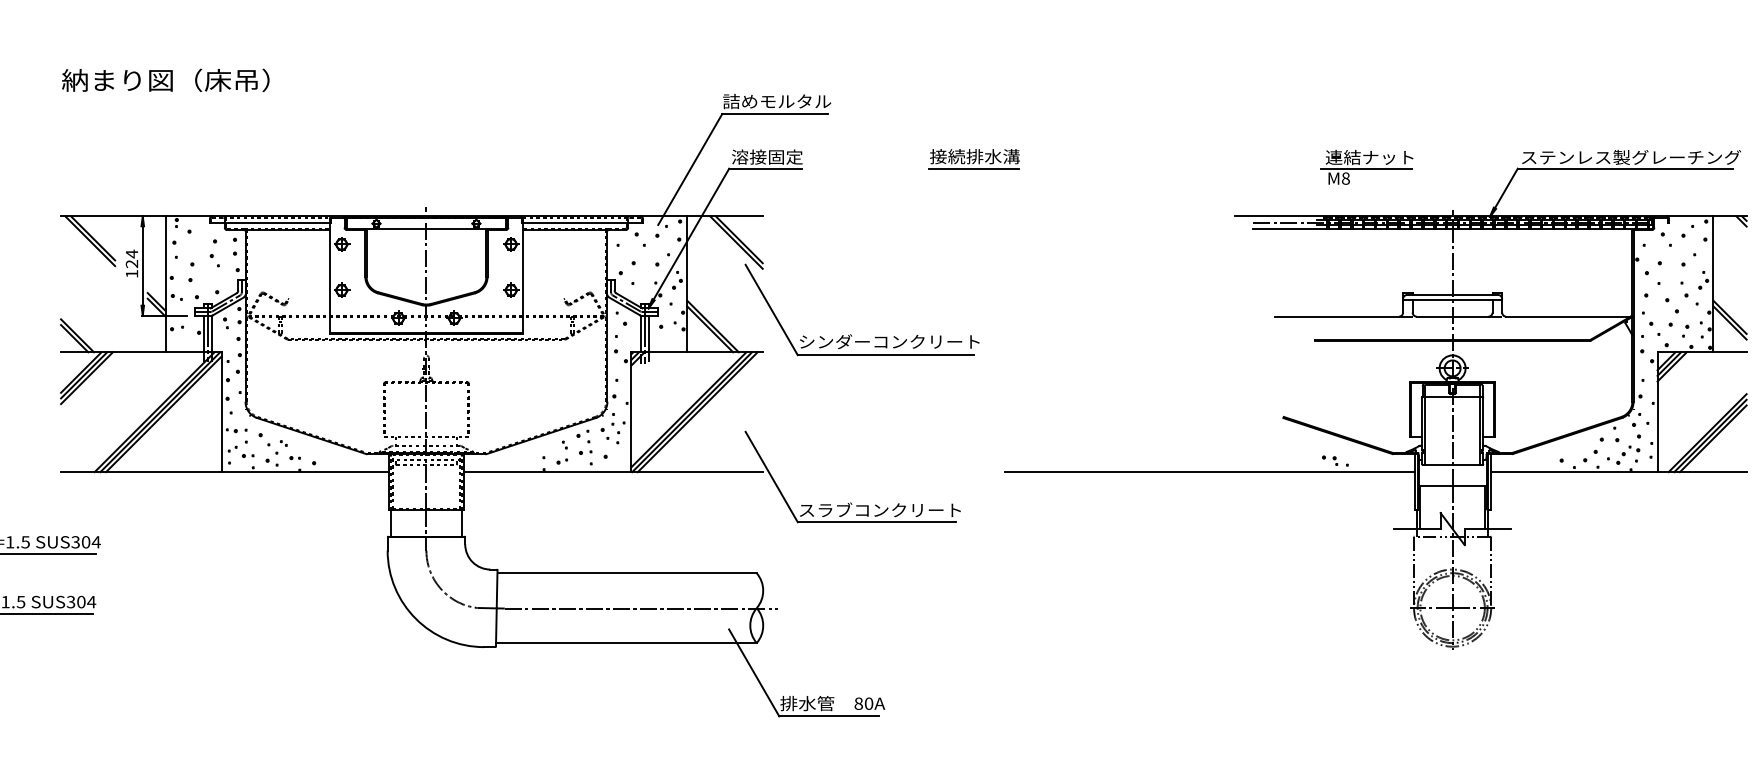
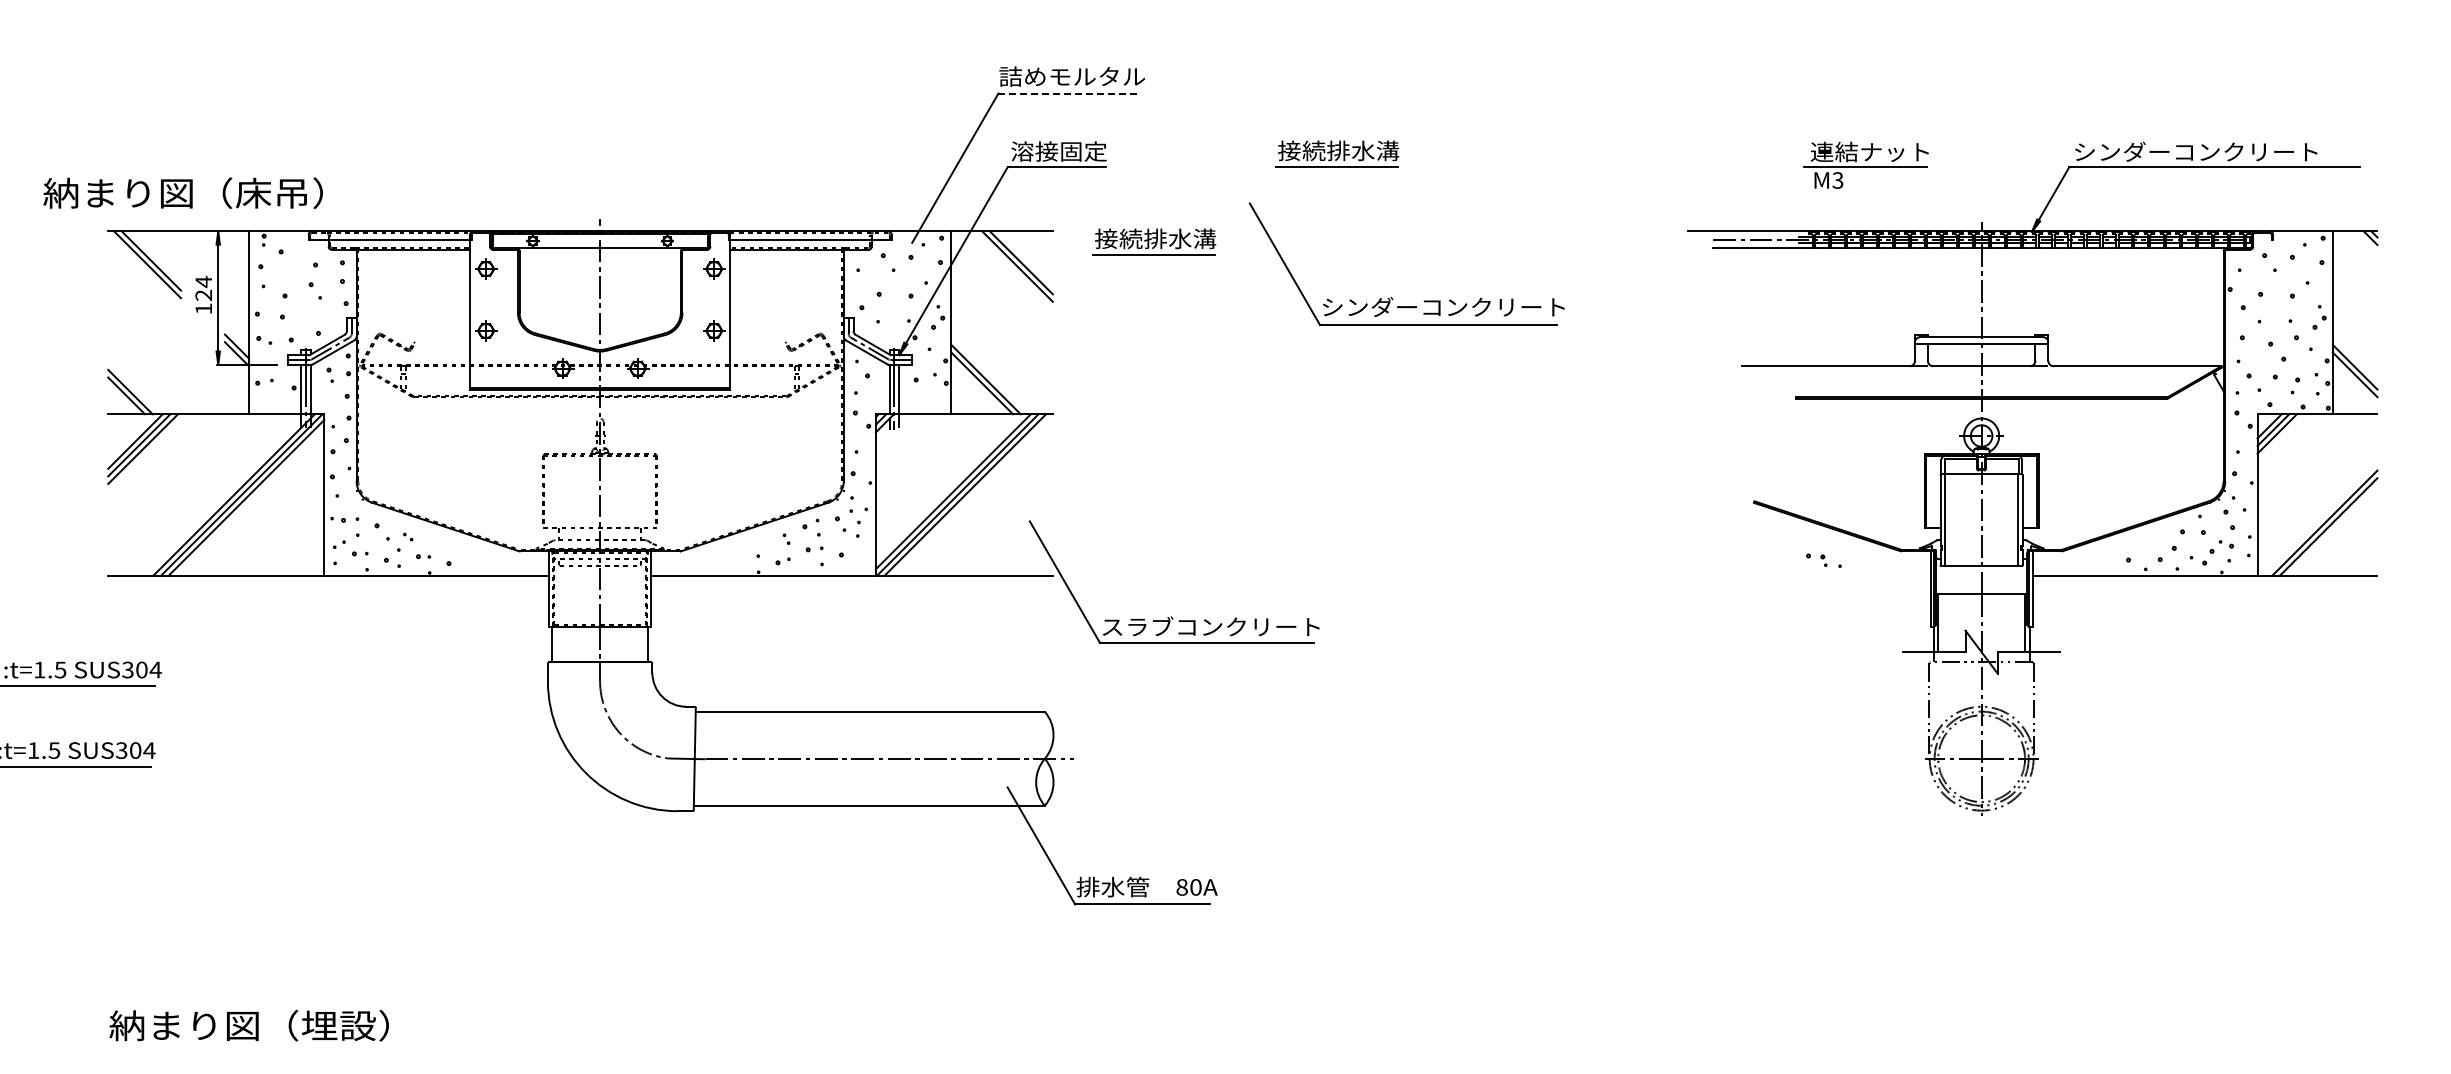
text: (165, 79) -> (182, 192), moved
line: (775, 114) -> (1070, 93), solid -> dashed
text: (1631, 157) -> (2222, 151), ステンレス製グレーチング -> シンダーコンクリート
text: (1345, 178) -> (1837, 180), M8 -> M3
part: (838, 223) -> (1154, 241), added
part: (851, 334) -> (1392, 297), moved
line: (1713, 438) -> (2332, 530), removed
line: (1209, 472) -> (1654, 575), removed

